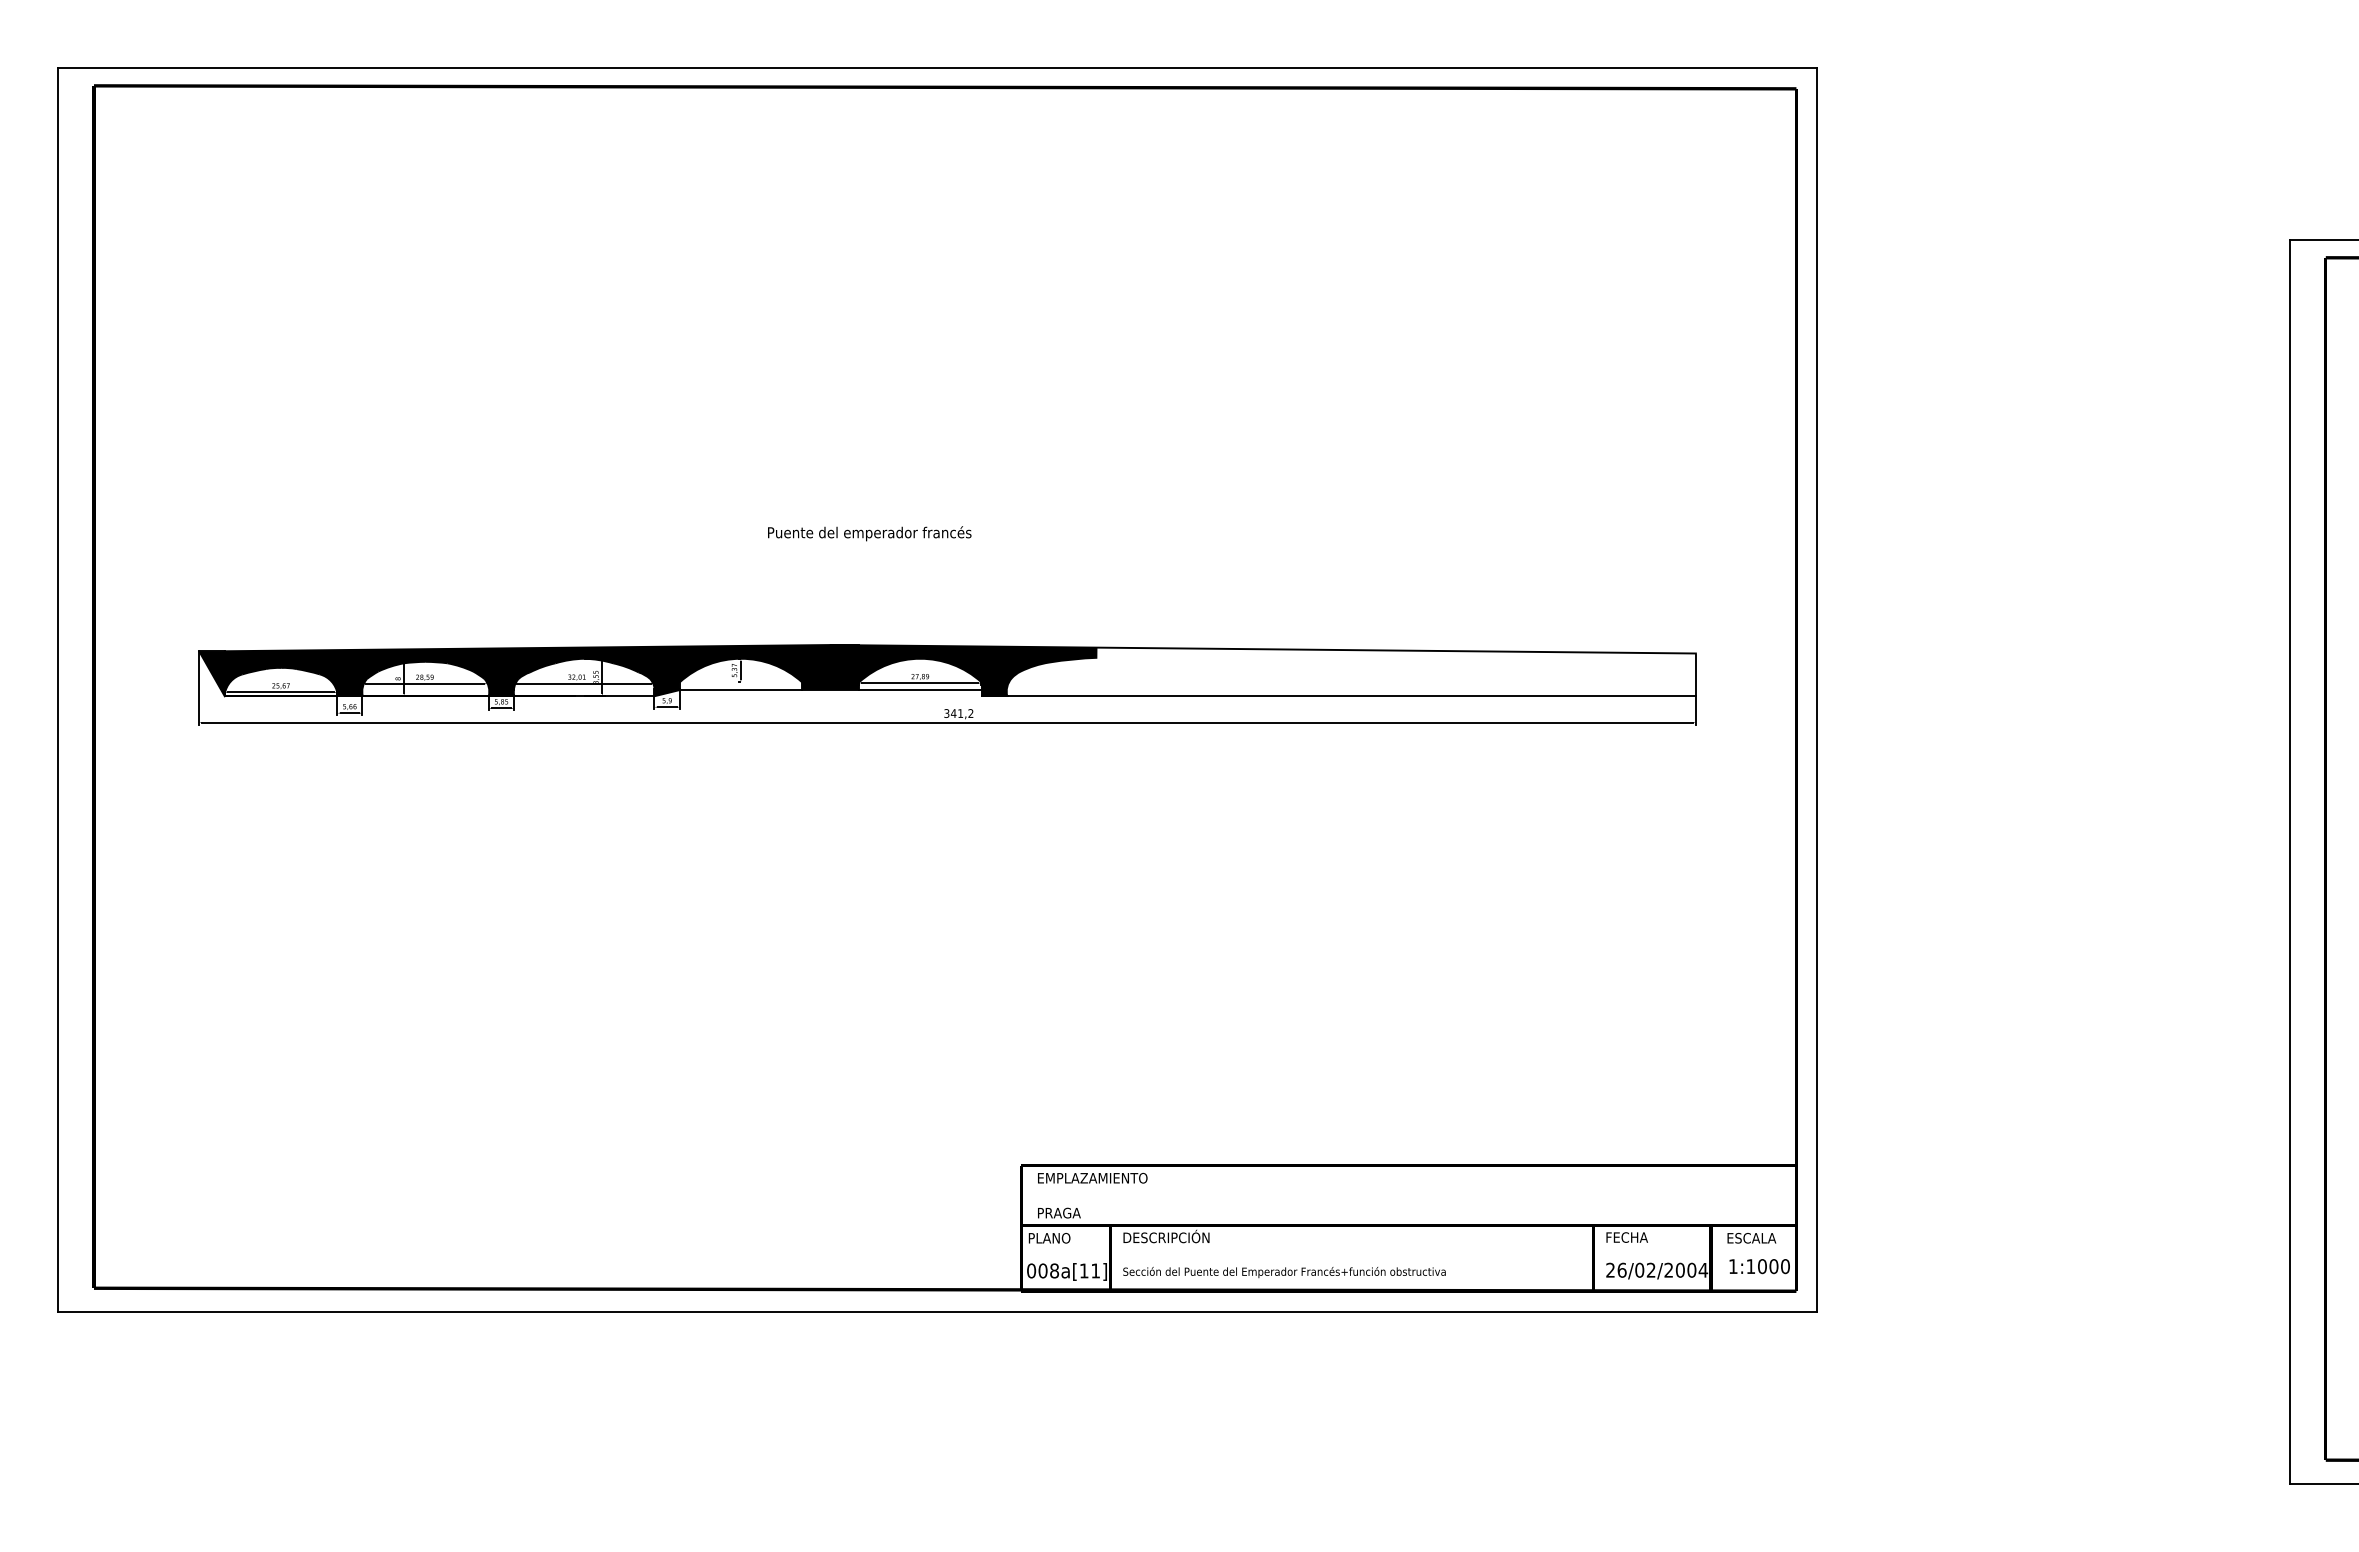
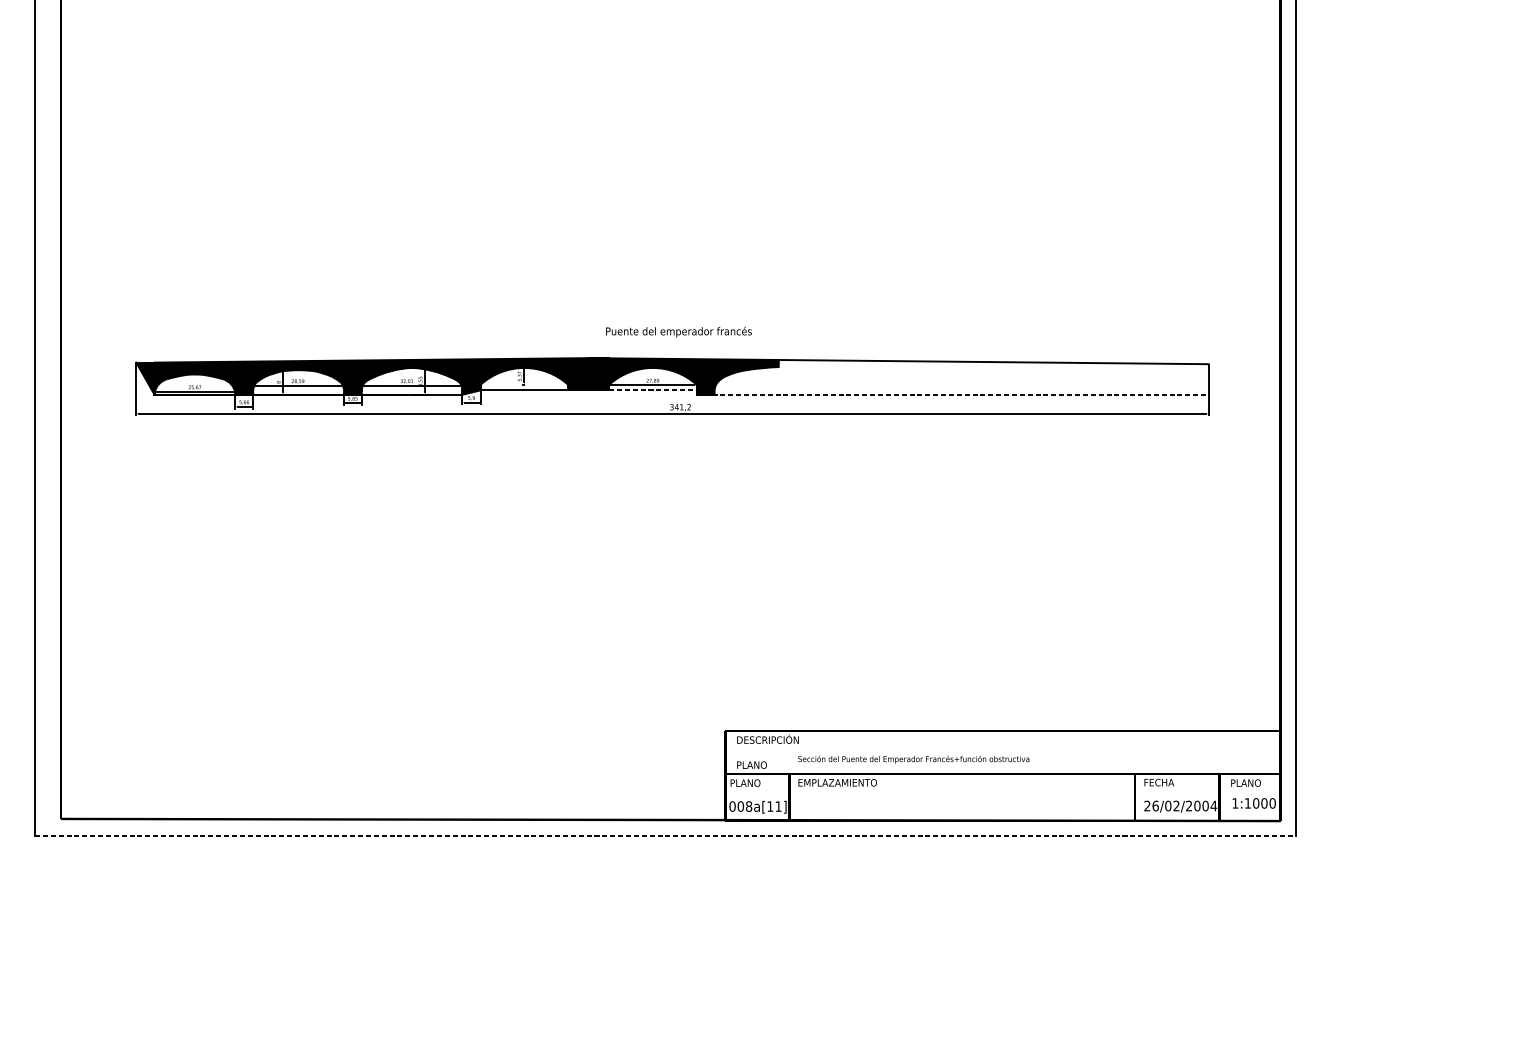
text: (869, 533) -> (678, 331), moved
line: (920, 690) -> (653, 390), solid -> dashed
line: (1339, 696) -> (953, 395), solid -> dashed
text: (1093, 1176) -> (776, 738), EMPLAZAMIENTO -> DESCRIPCIÓN
text: (1063, 1212) -> (755, 764), PRAGA -> PLANO
text: (1178, 1236) -> (837, 781), DESCRIPCIÓN -> EMPLAZAMIENTO
text: (1752, 1237) -> (1249, 782), ESCALA -> PLANO
text: (1284, 1272) -> (913, 759), moved
line: (937, 1312) -> (665, 836), solid -> dashed

